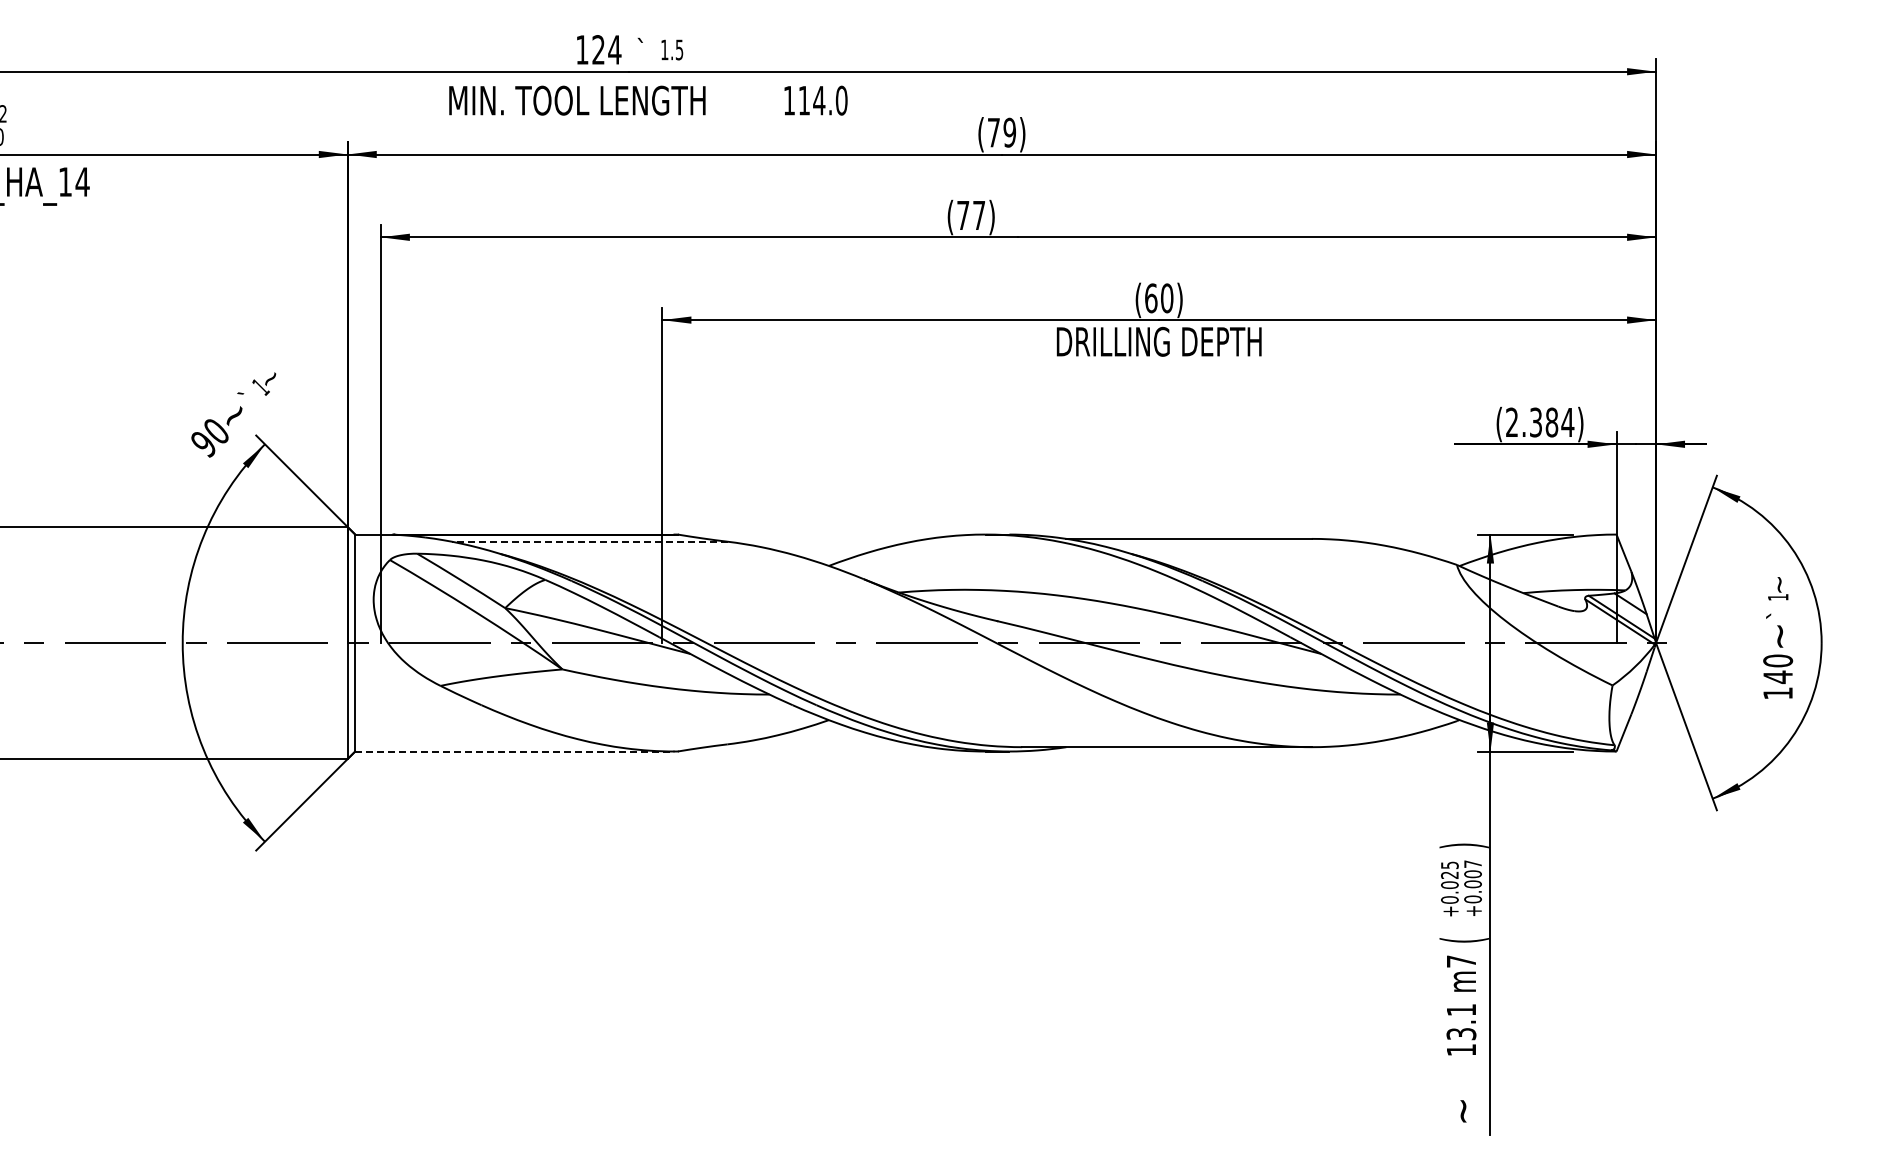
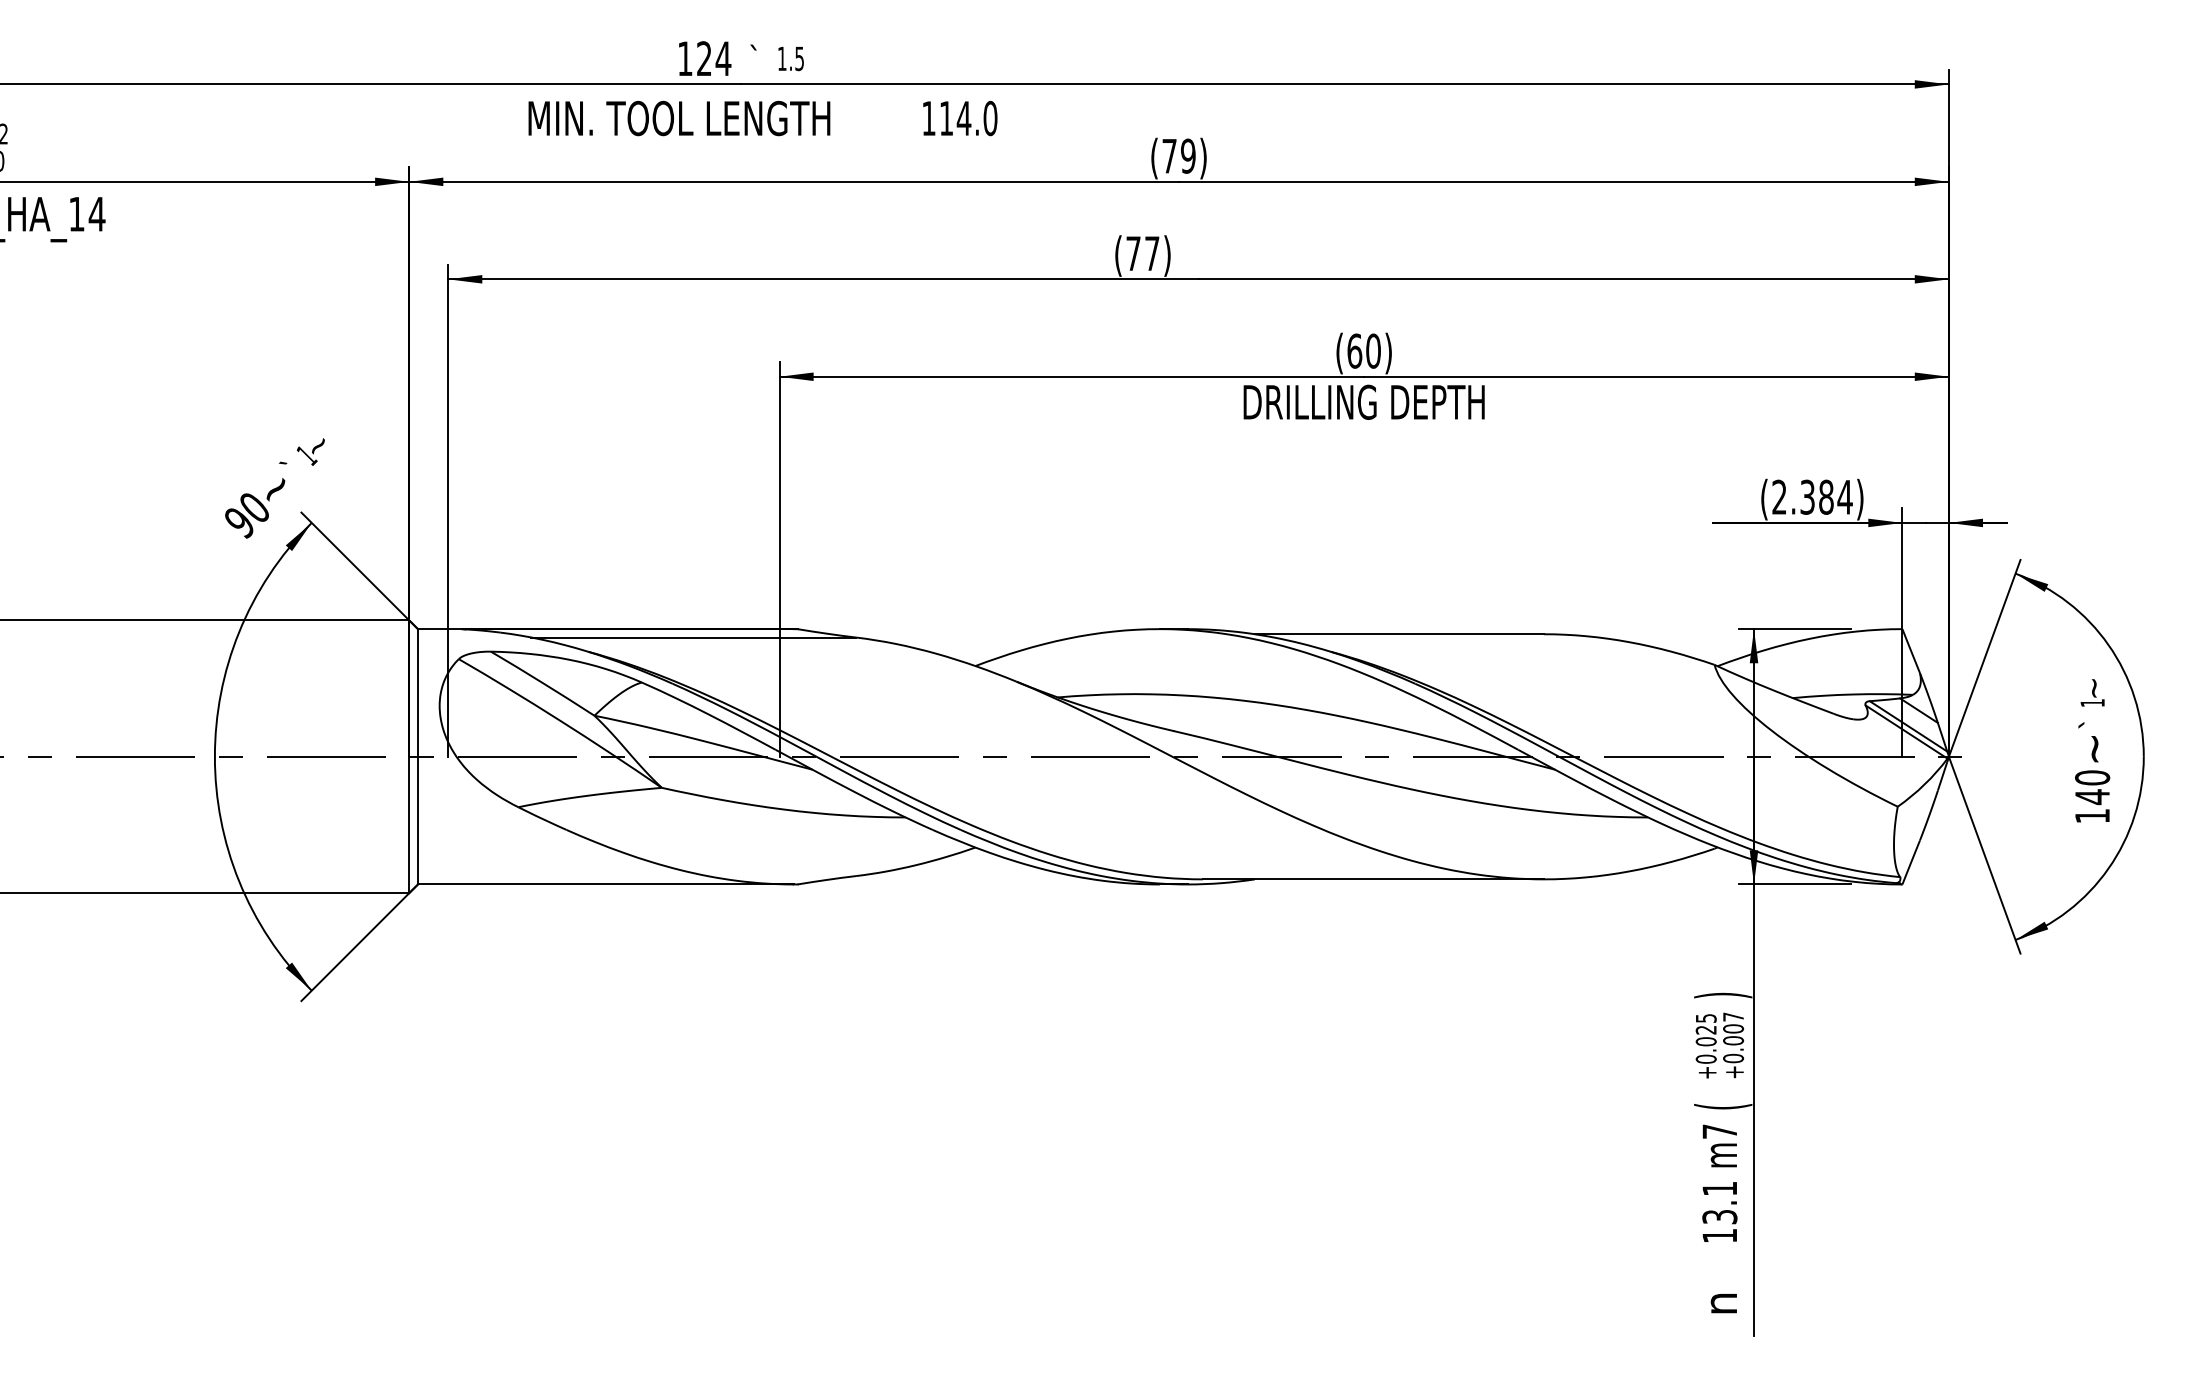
line: (589, 541) -> (693, 637), dashed -> solid
line: (514, 751) -> (605, 884), dashed -> solid
text: (1464, 1110) -> (1723, 1306), ~ -> n

